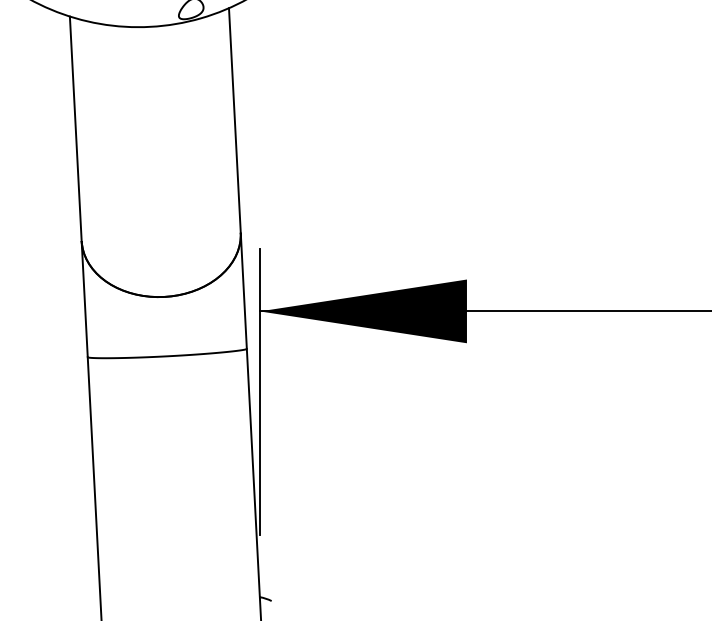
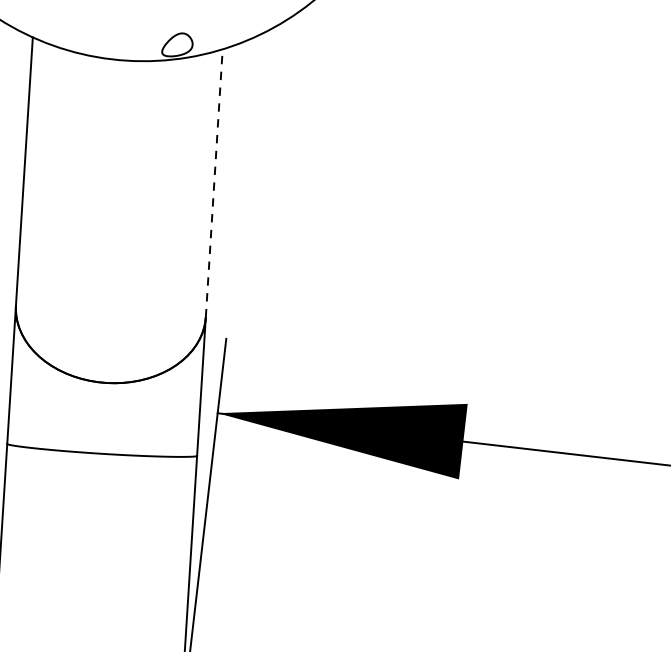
line: (234, 119) -> (213, 182), solid -> dashed

